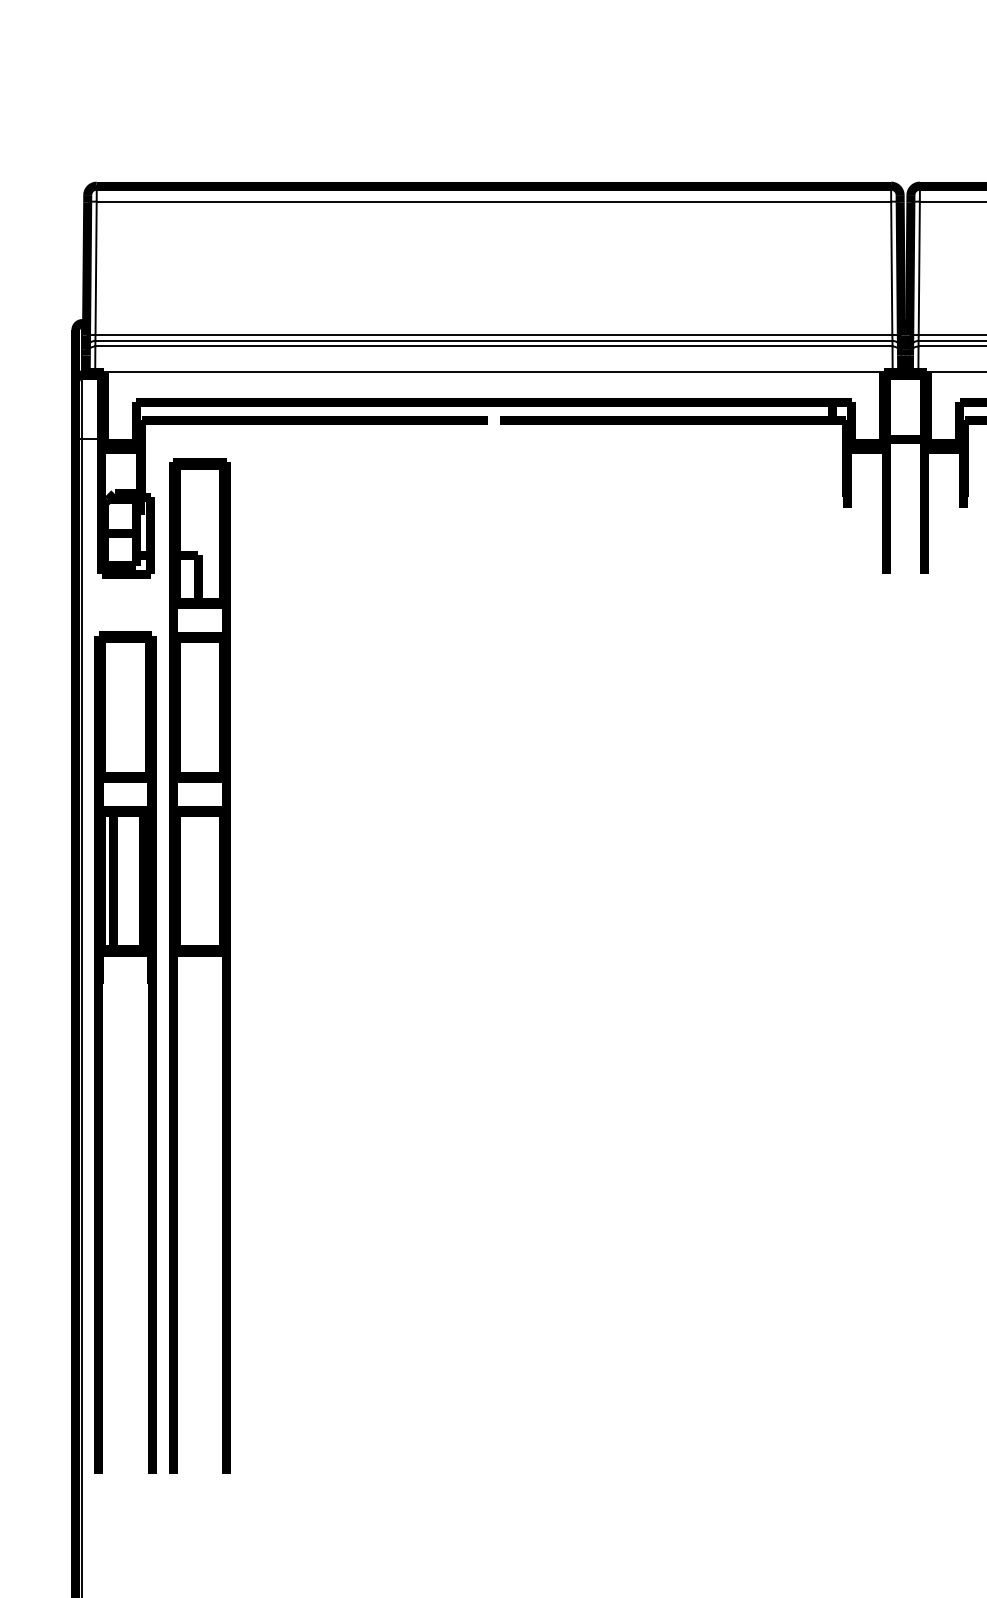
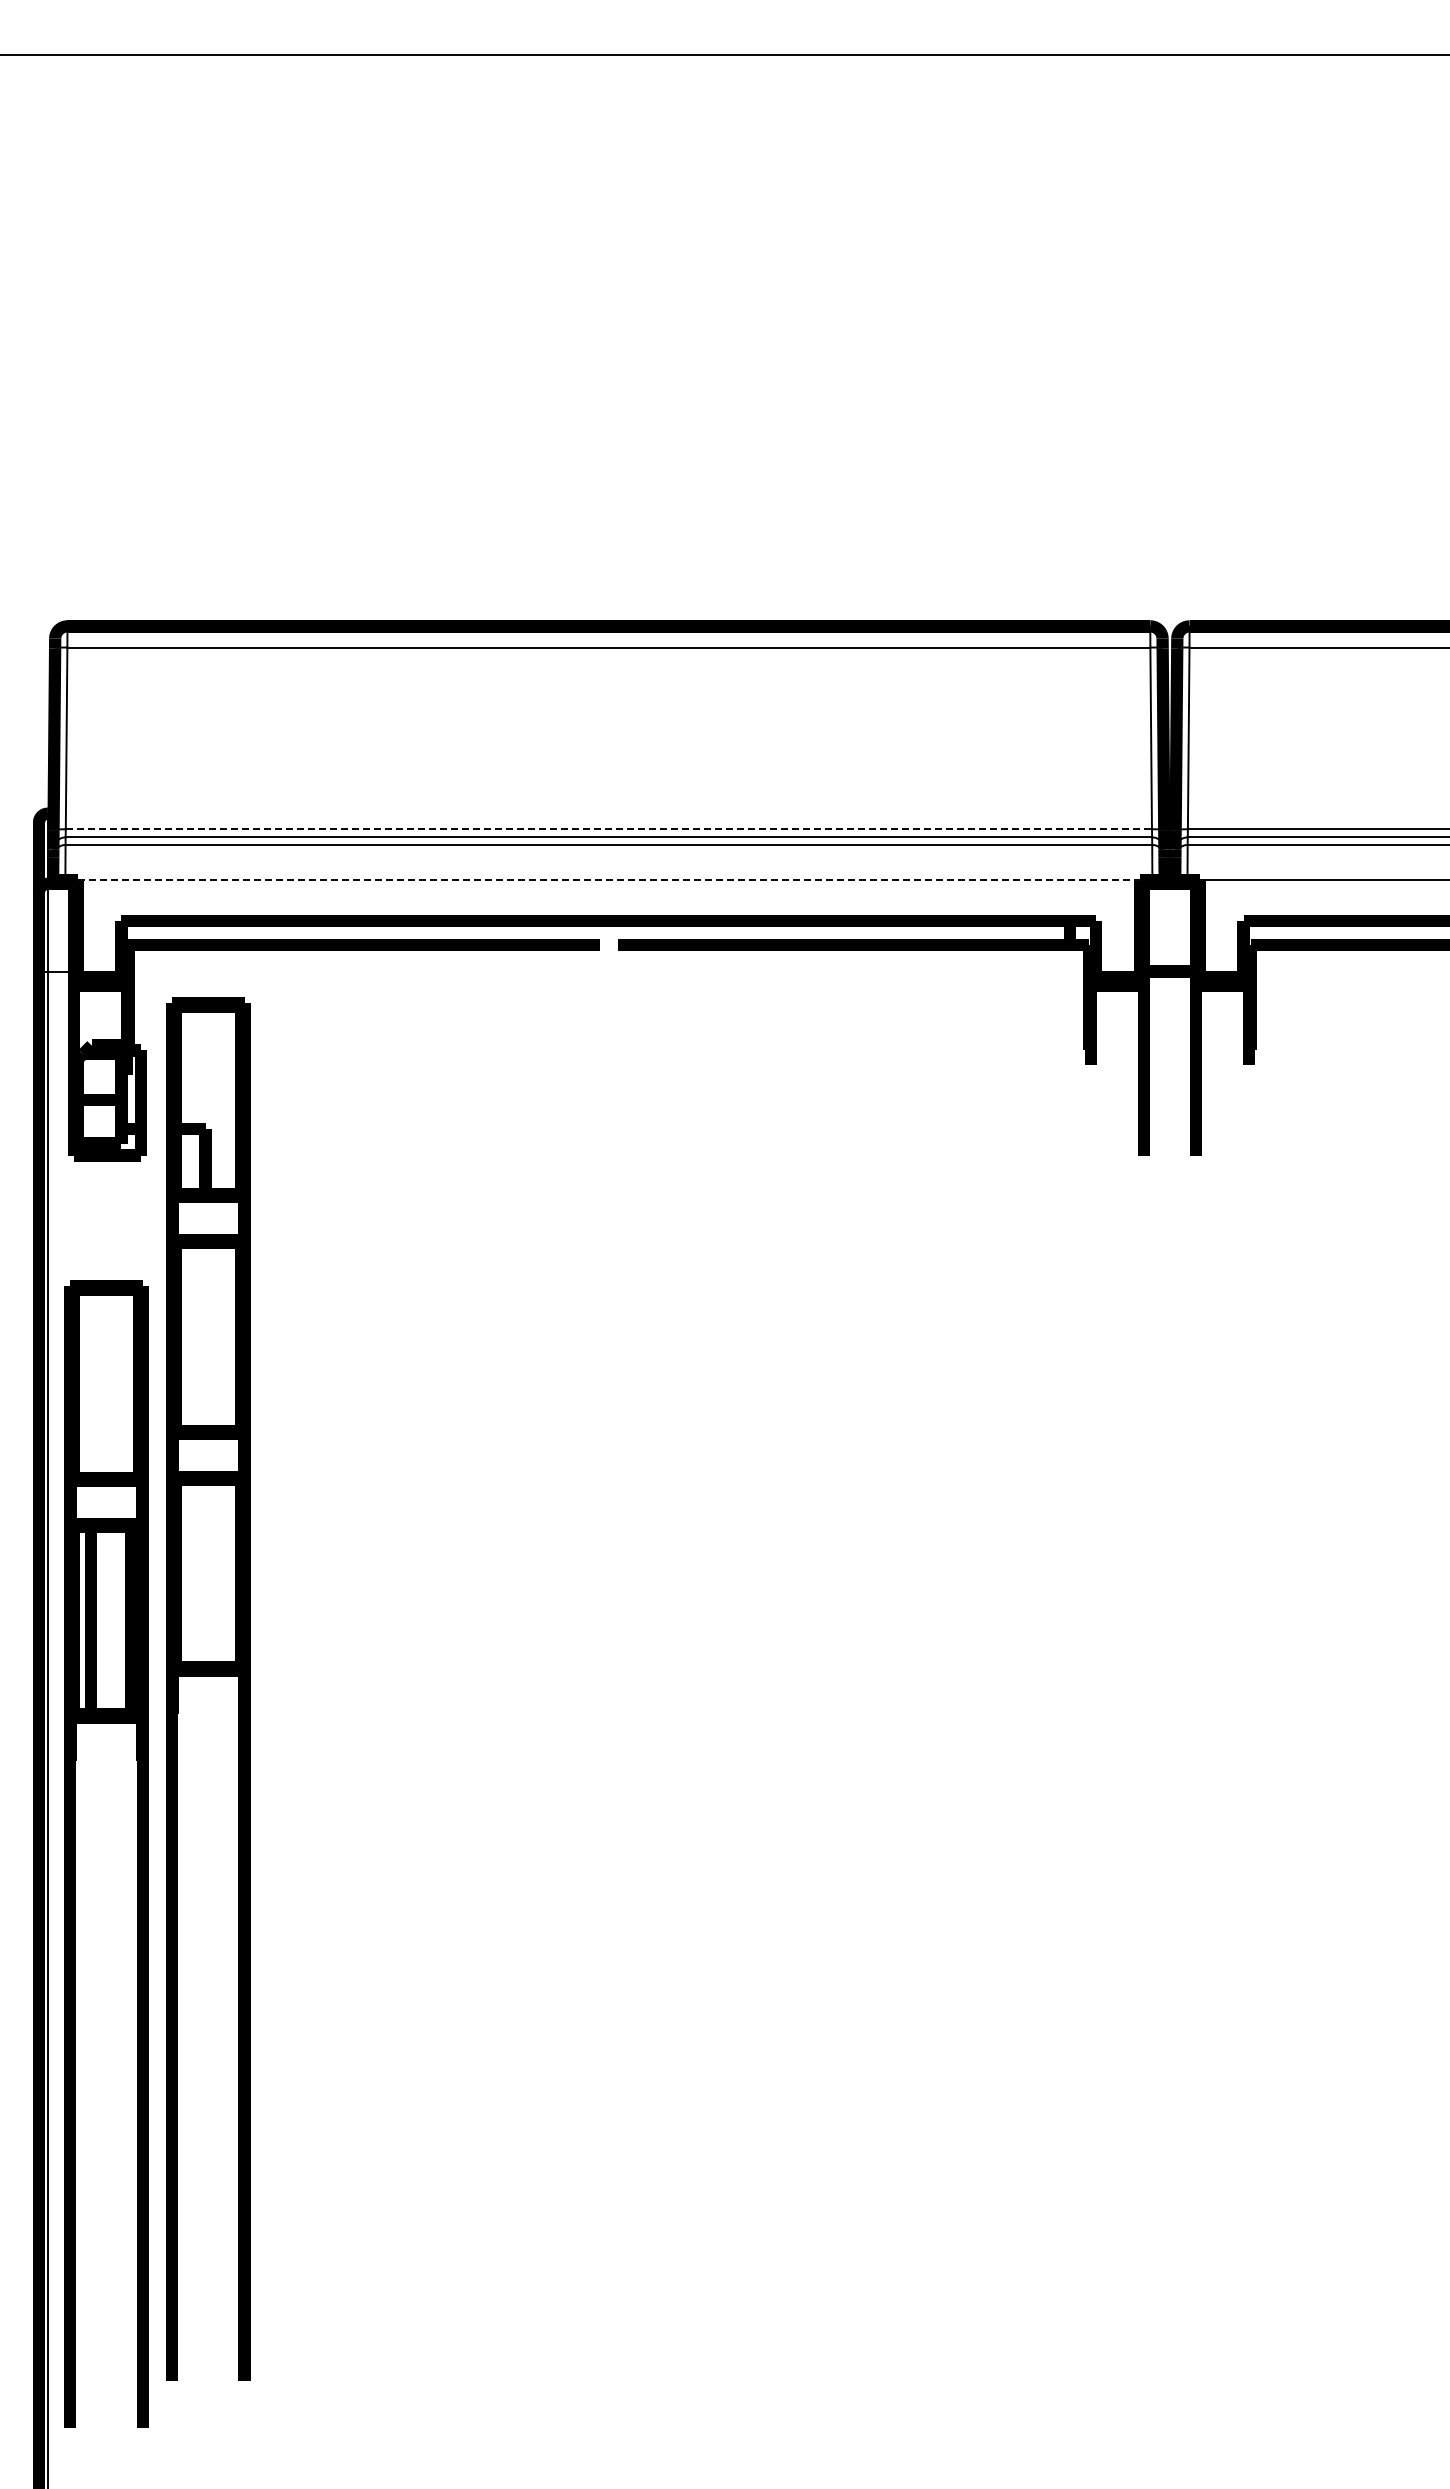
line: (494, 335) -> (609, 829), solid -> dashed
line: (493, 372) -> (608, 880), solid -> dashed
part: (102, 1051) -> (75, 1853), moved

